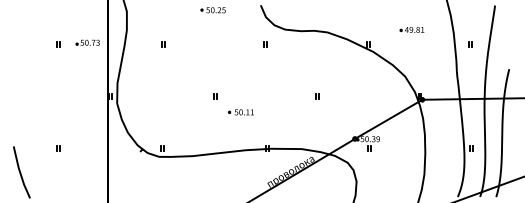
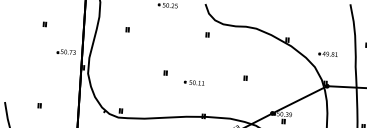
part: (411, 29) -> (327, 53), moved
part: (87, 42) -> (66, 51), moved
part: (240, 112) -> (193, 82), moved

